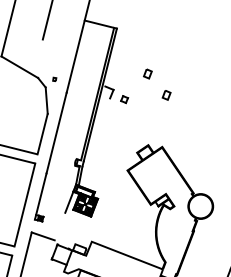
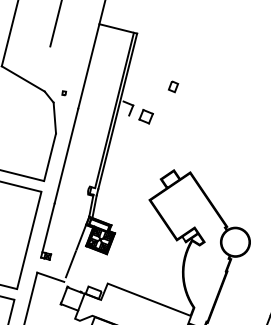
part: (166, 95) -> (195, 111), removed
part: (124, 99) -> (145, 116), size x1.67
line: (60, 225) -> (70, 264), added

